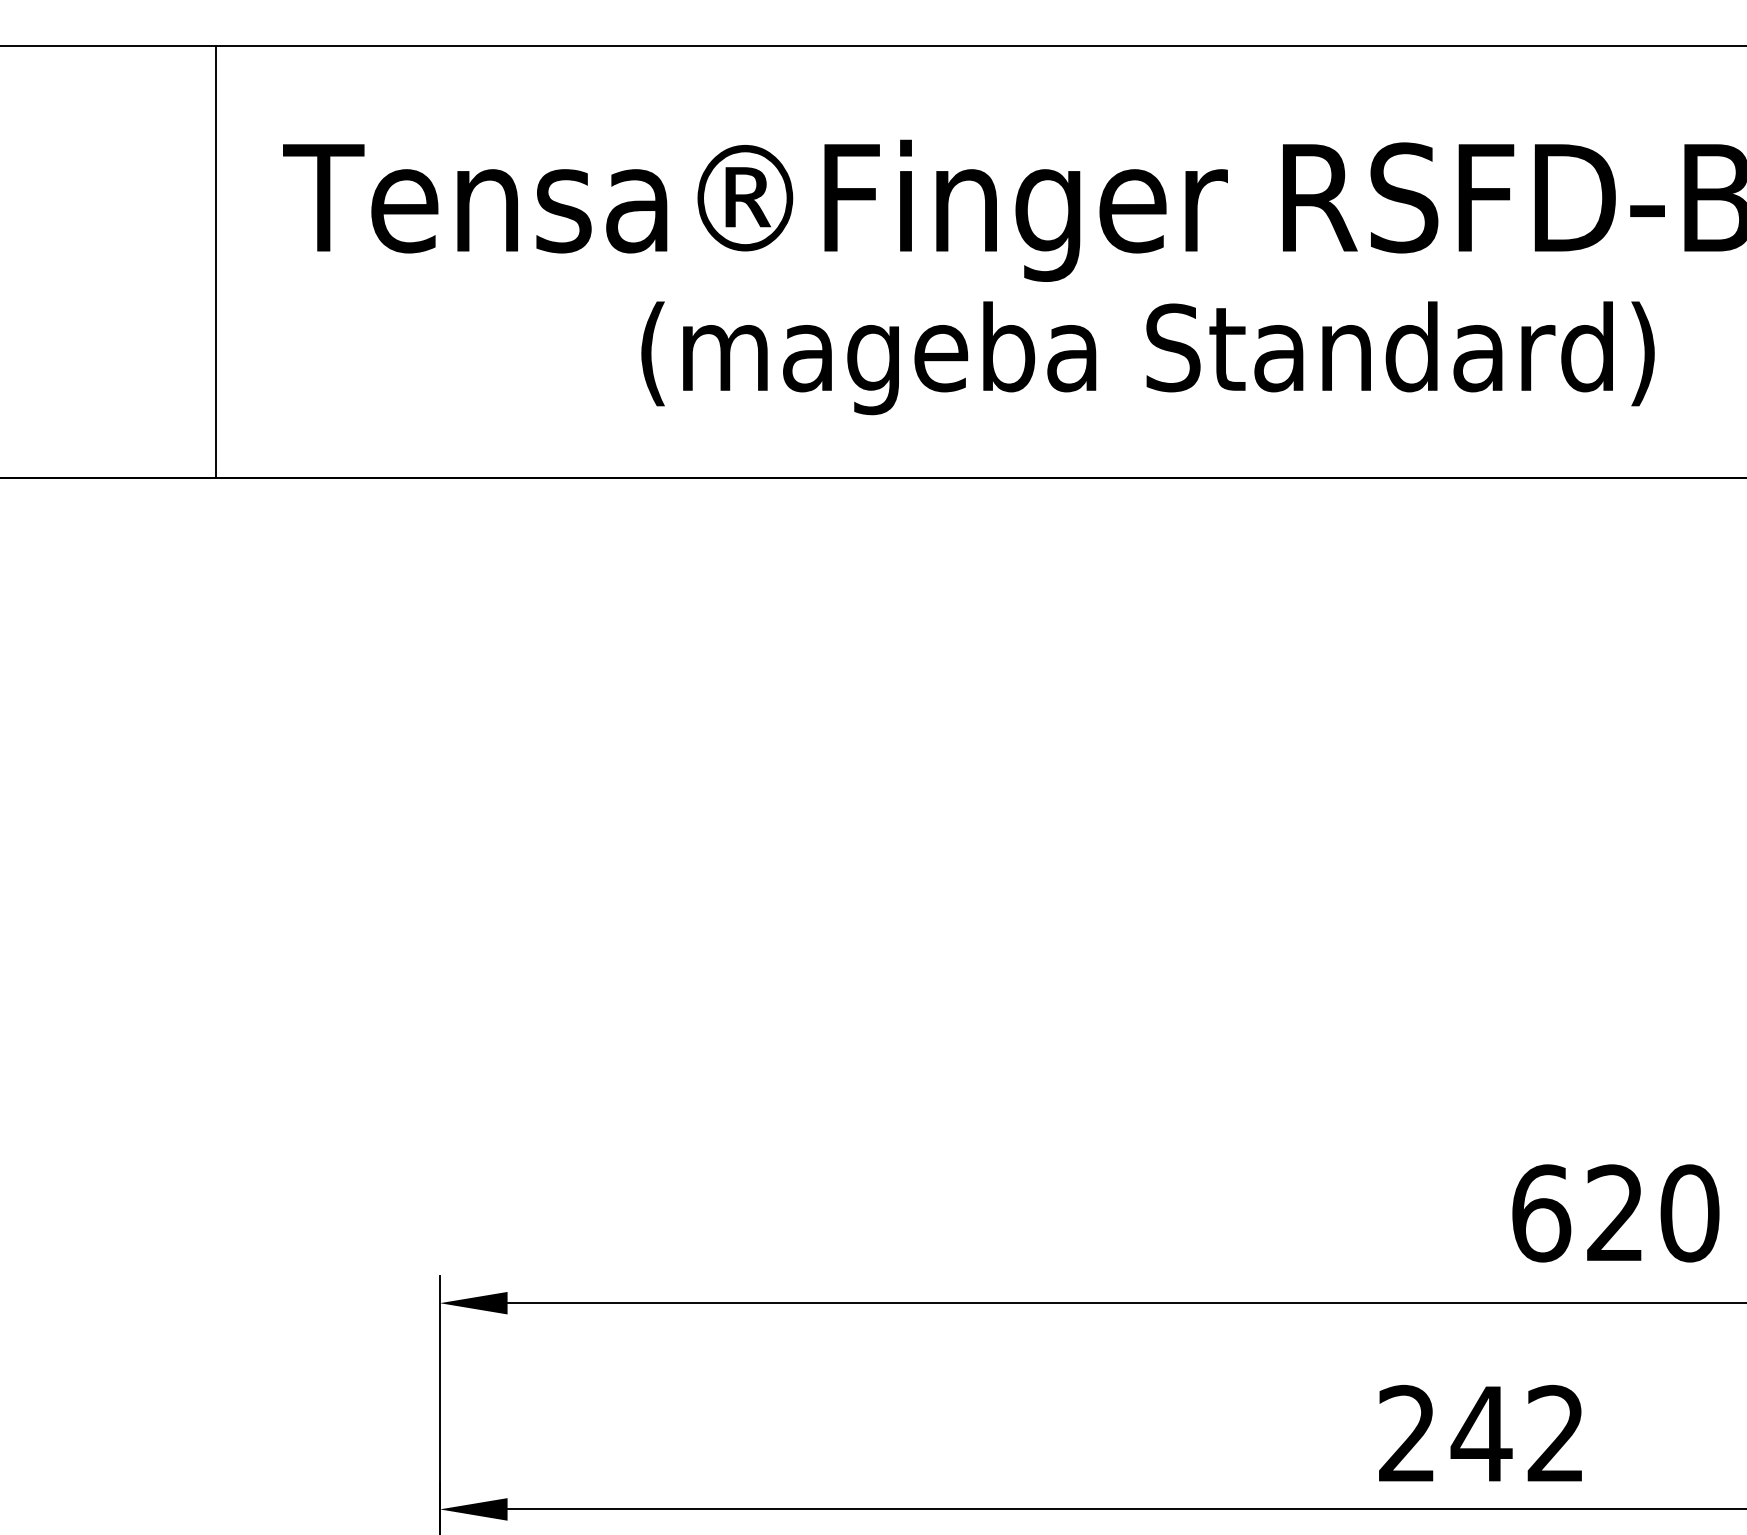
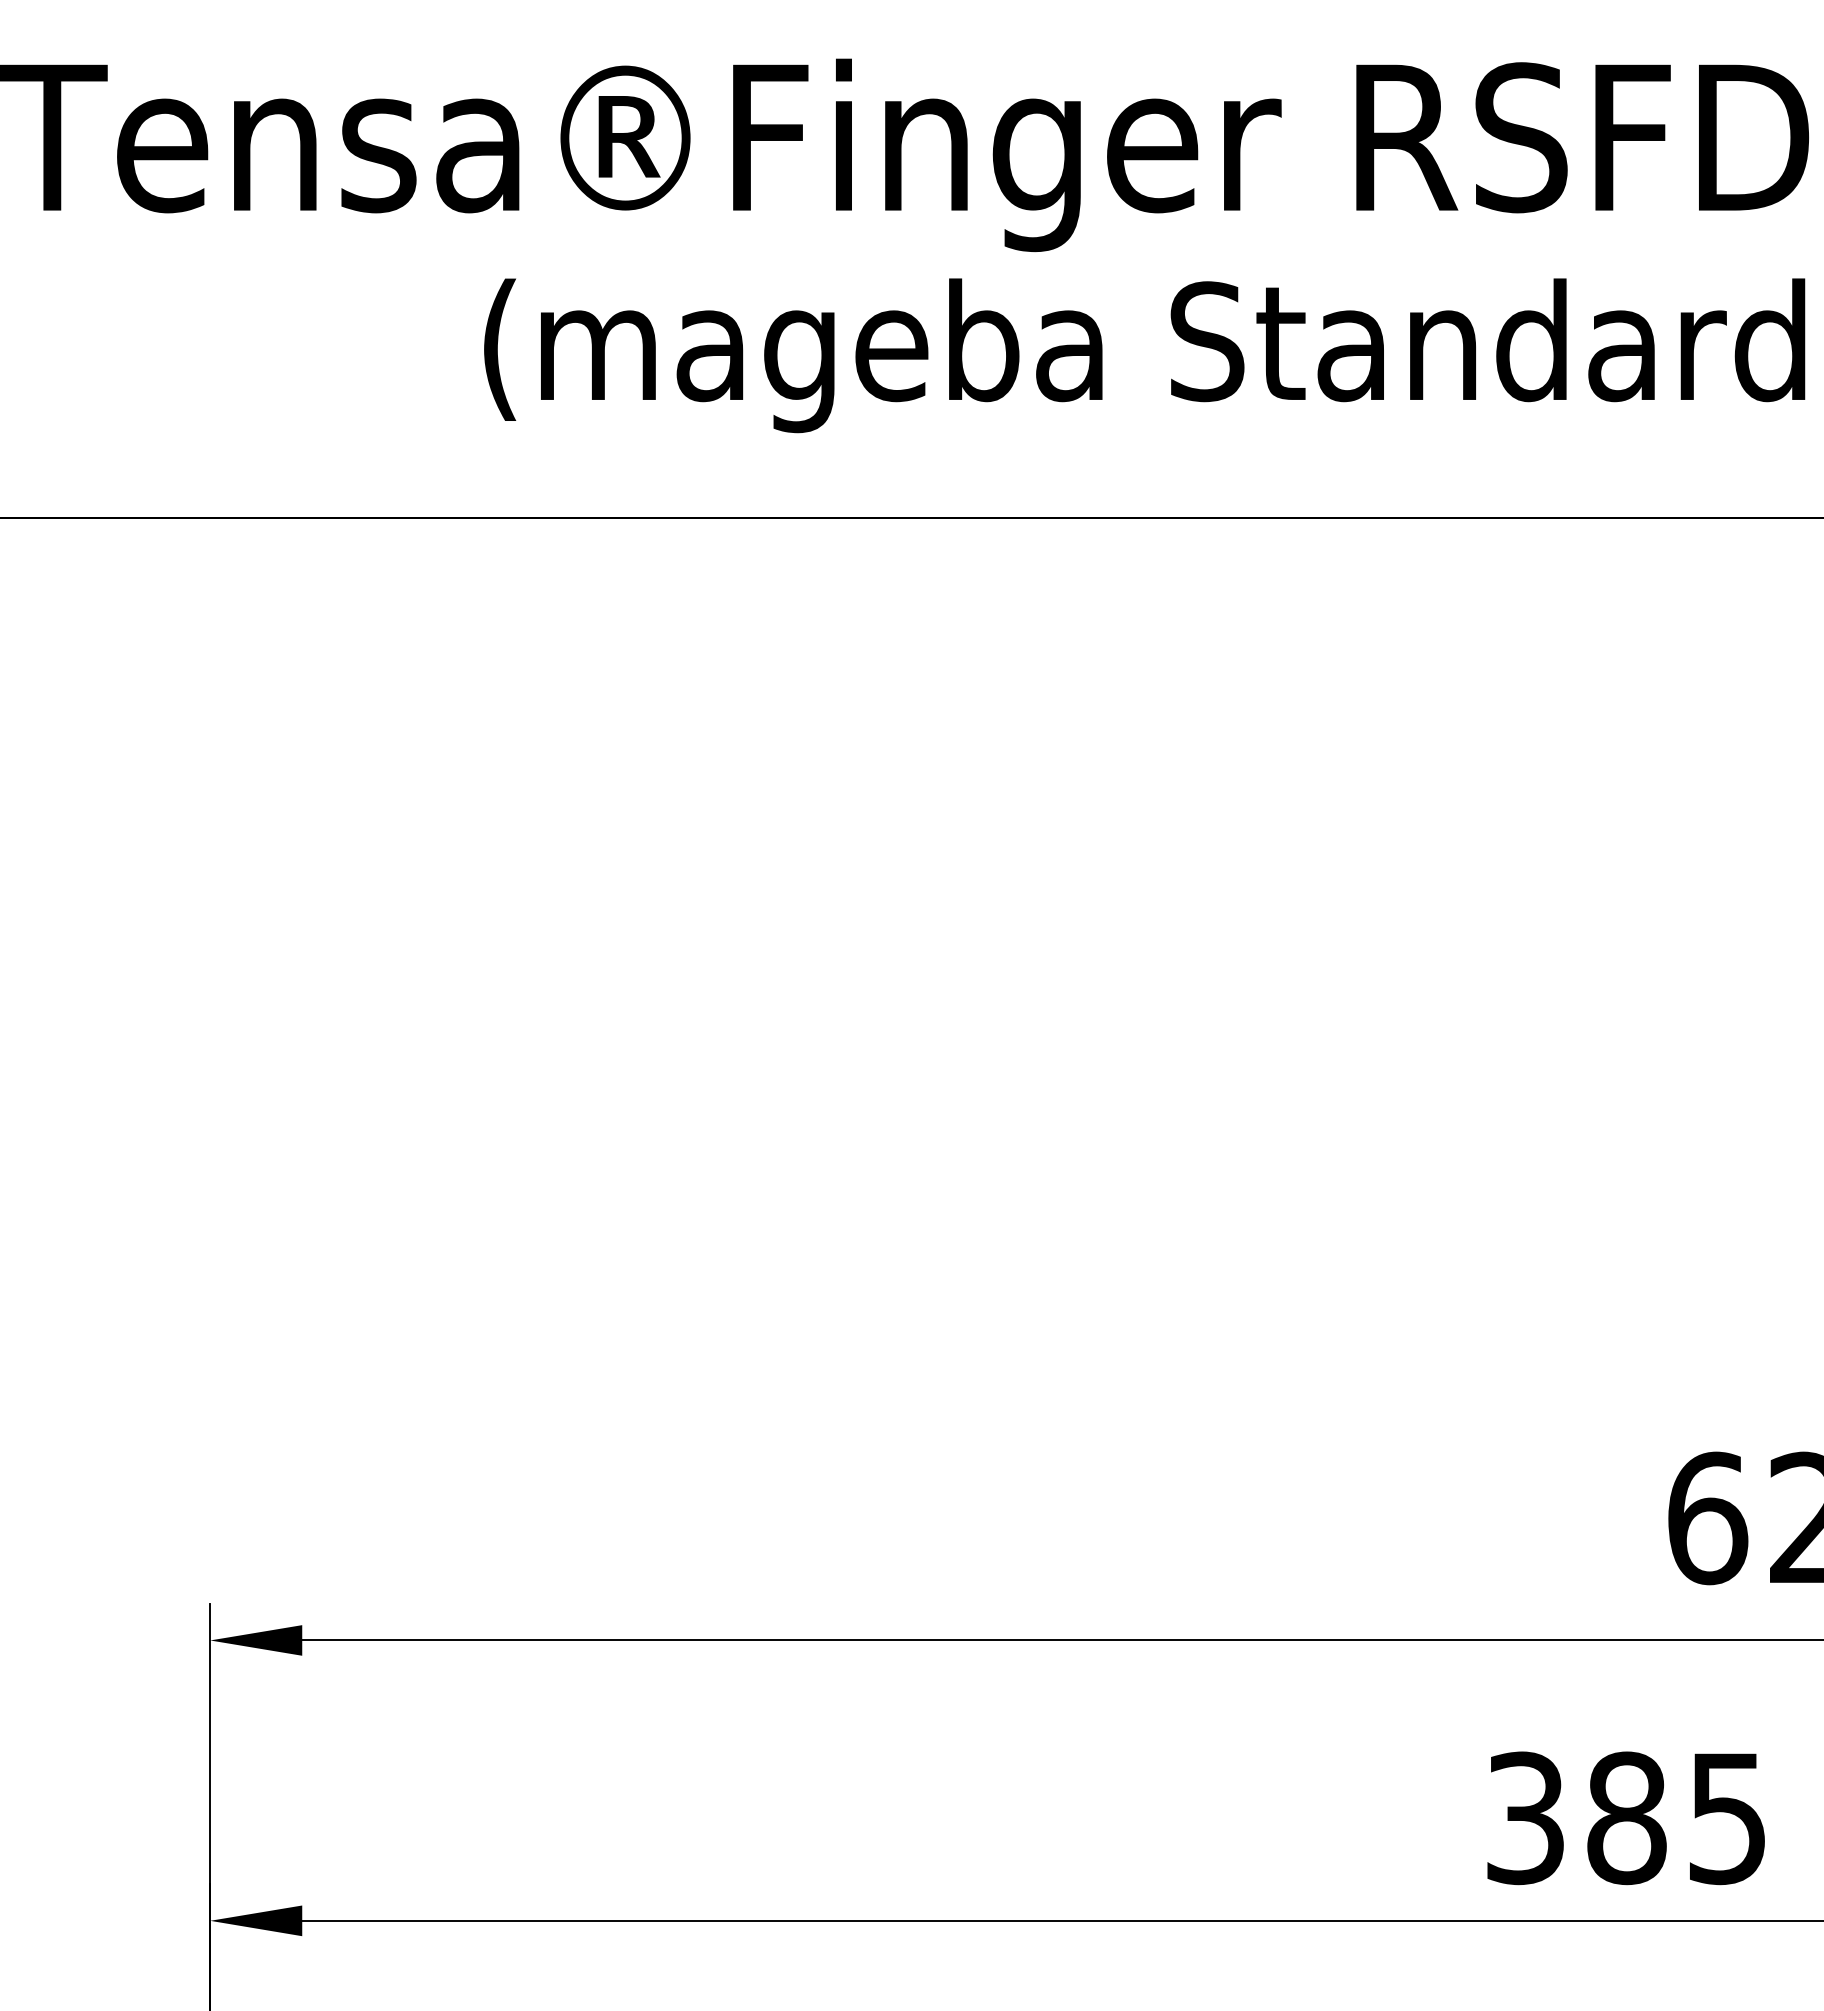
text: (1481, 1433) -> (1626, 1817), 242 -> 385

